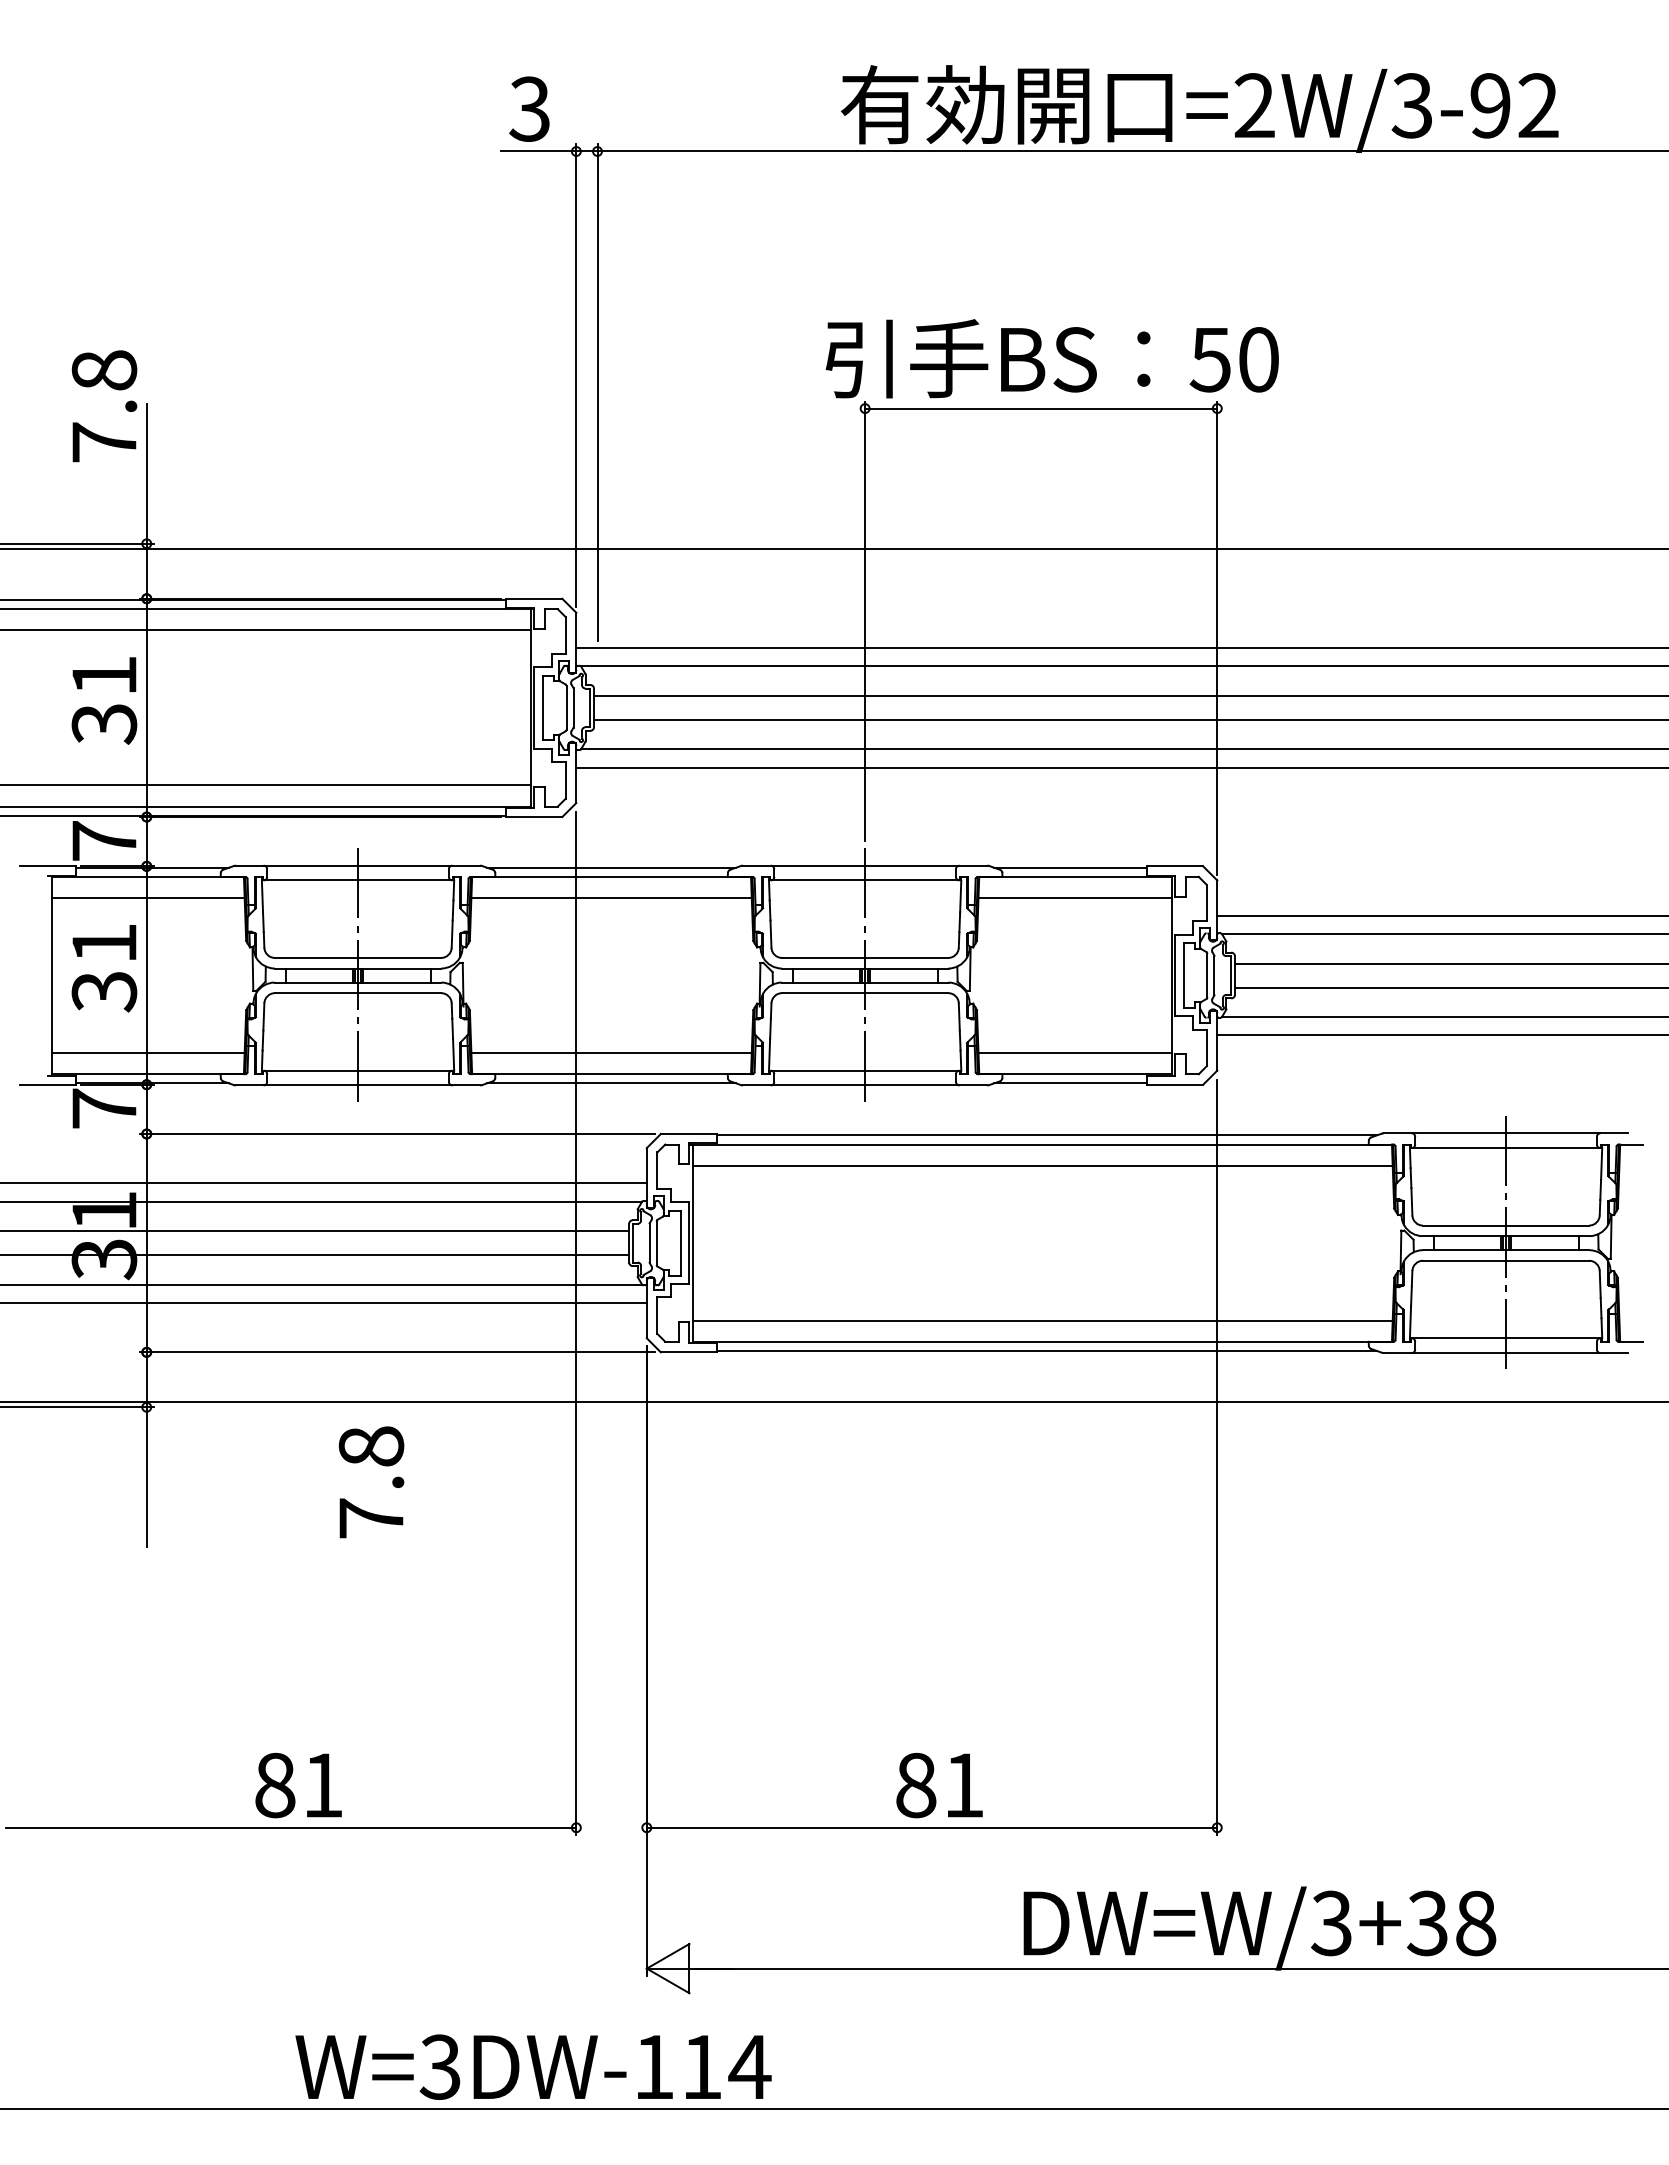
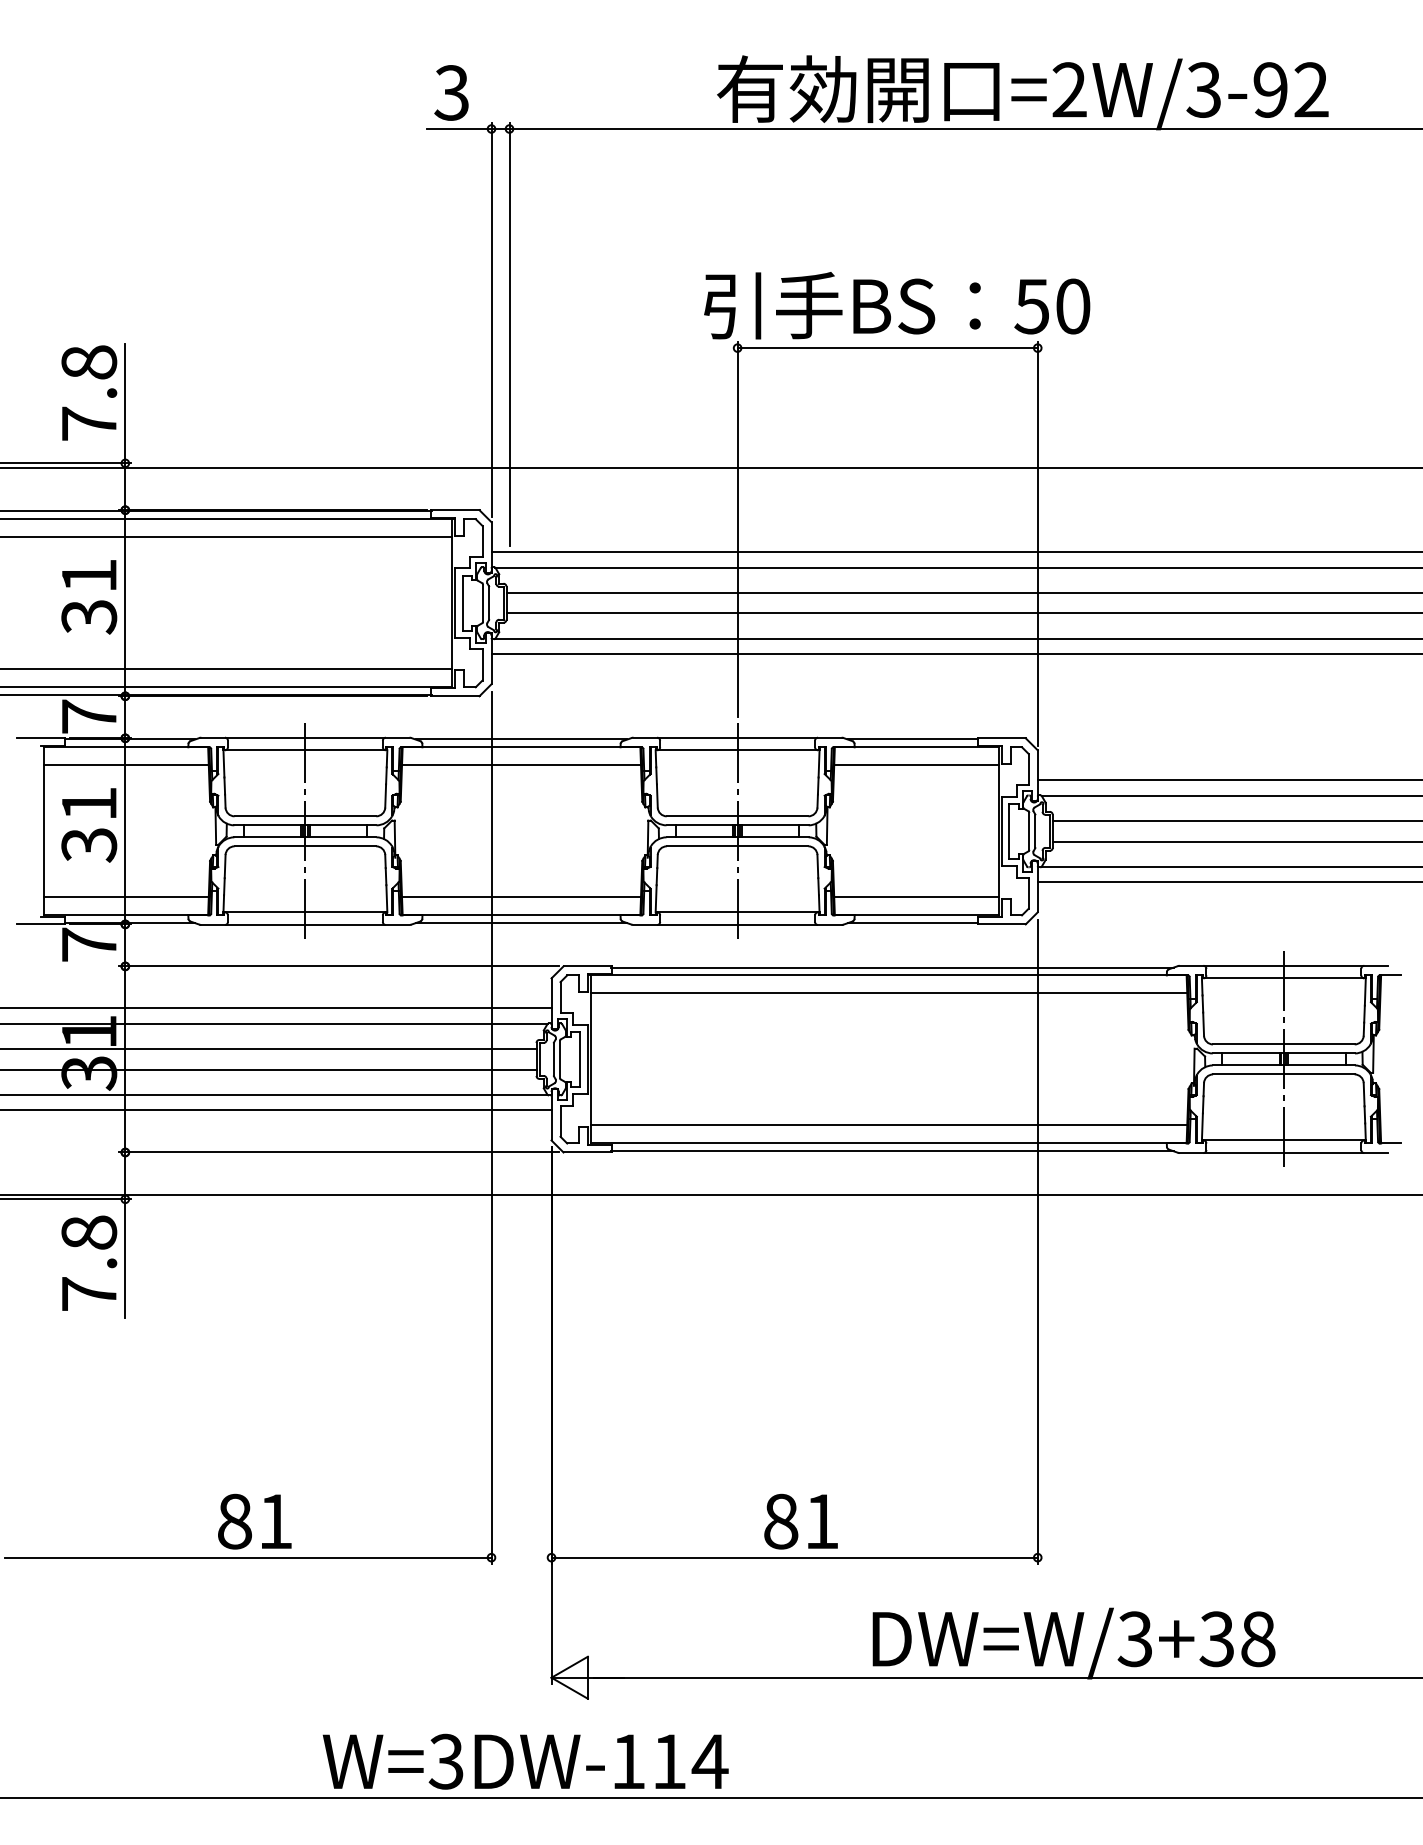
text: (104, 406) -> (89, 393), moved
text: (371, 1482) -> (89, 1263), moved
text: (533, 2066) -> (525, 1761), moved

